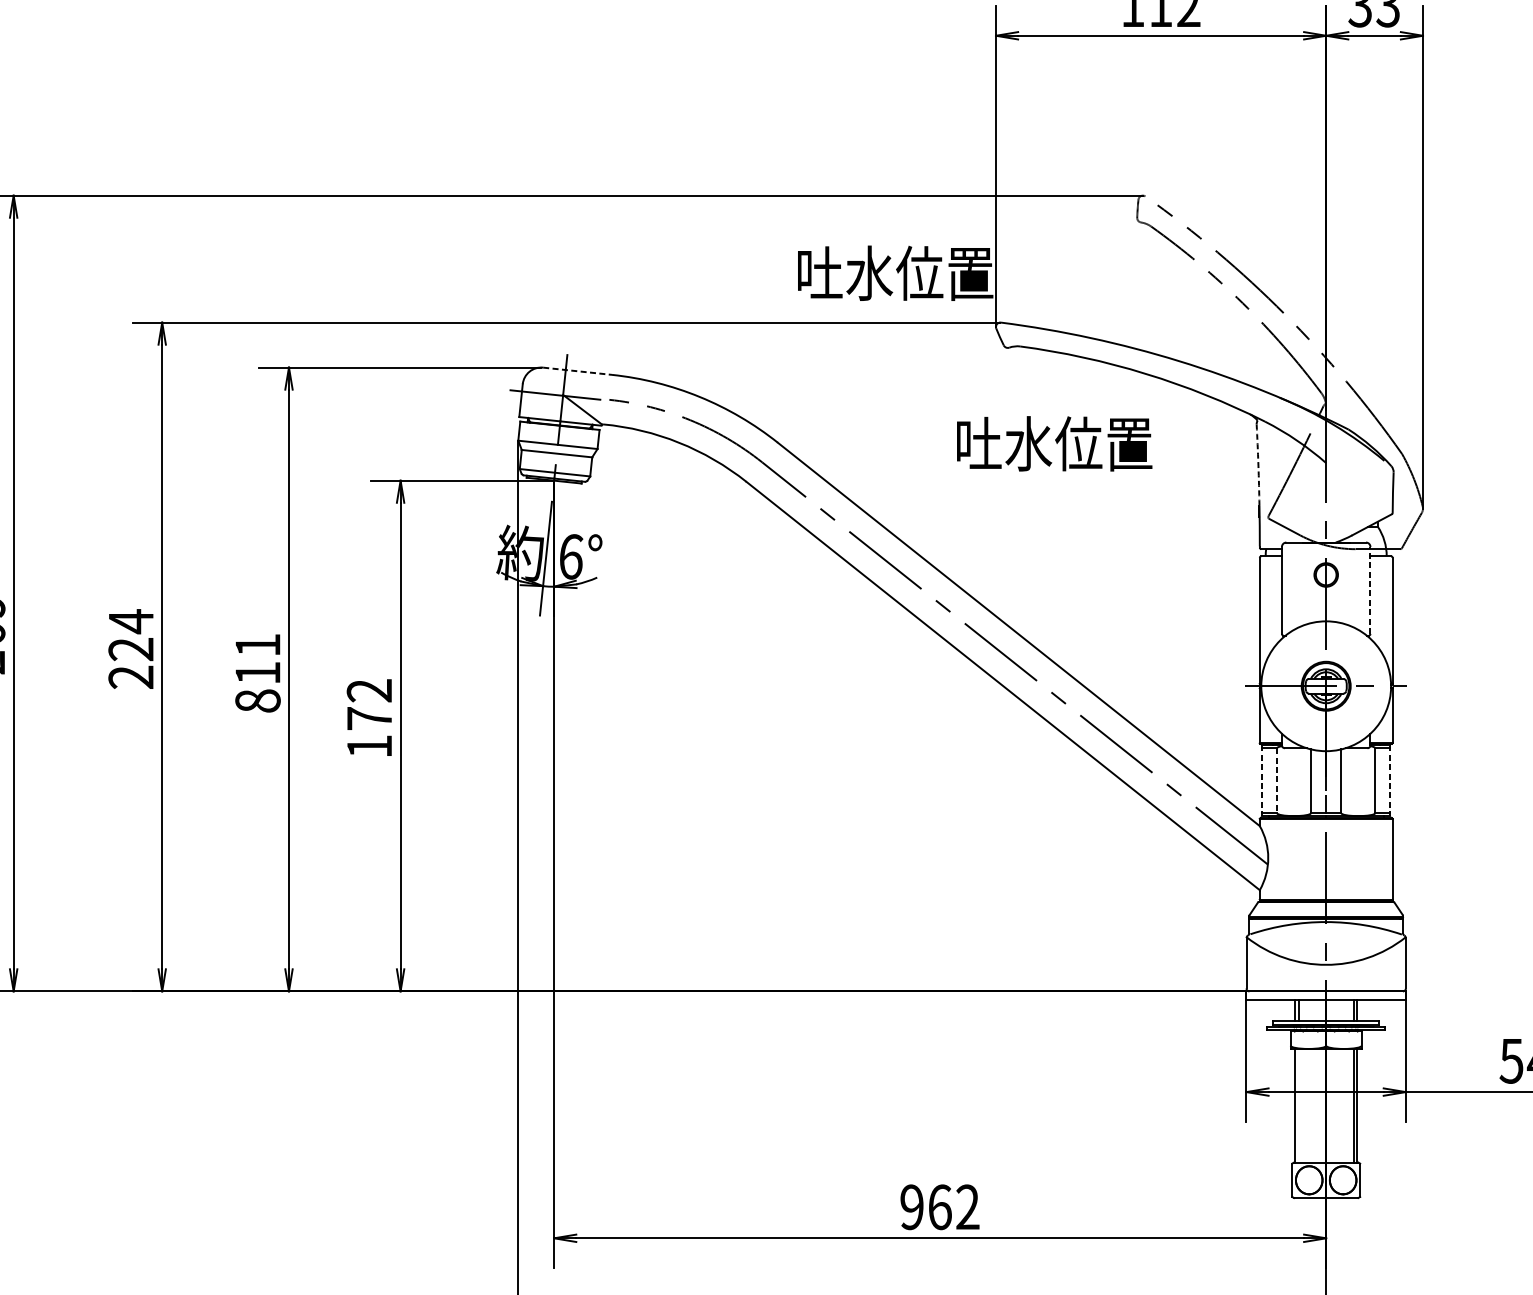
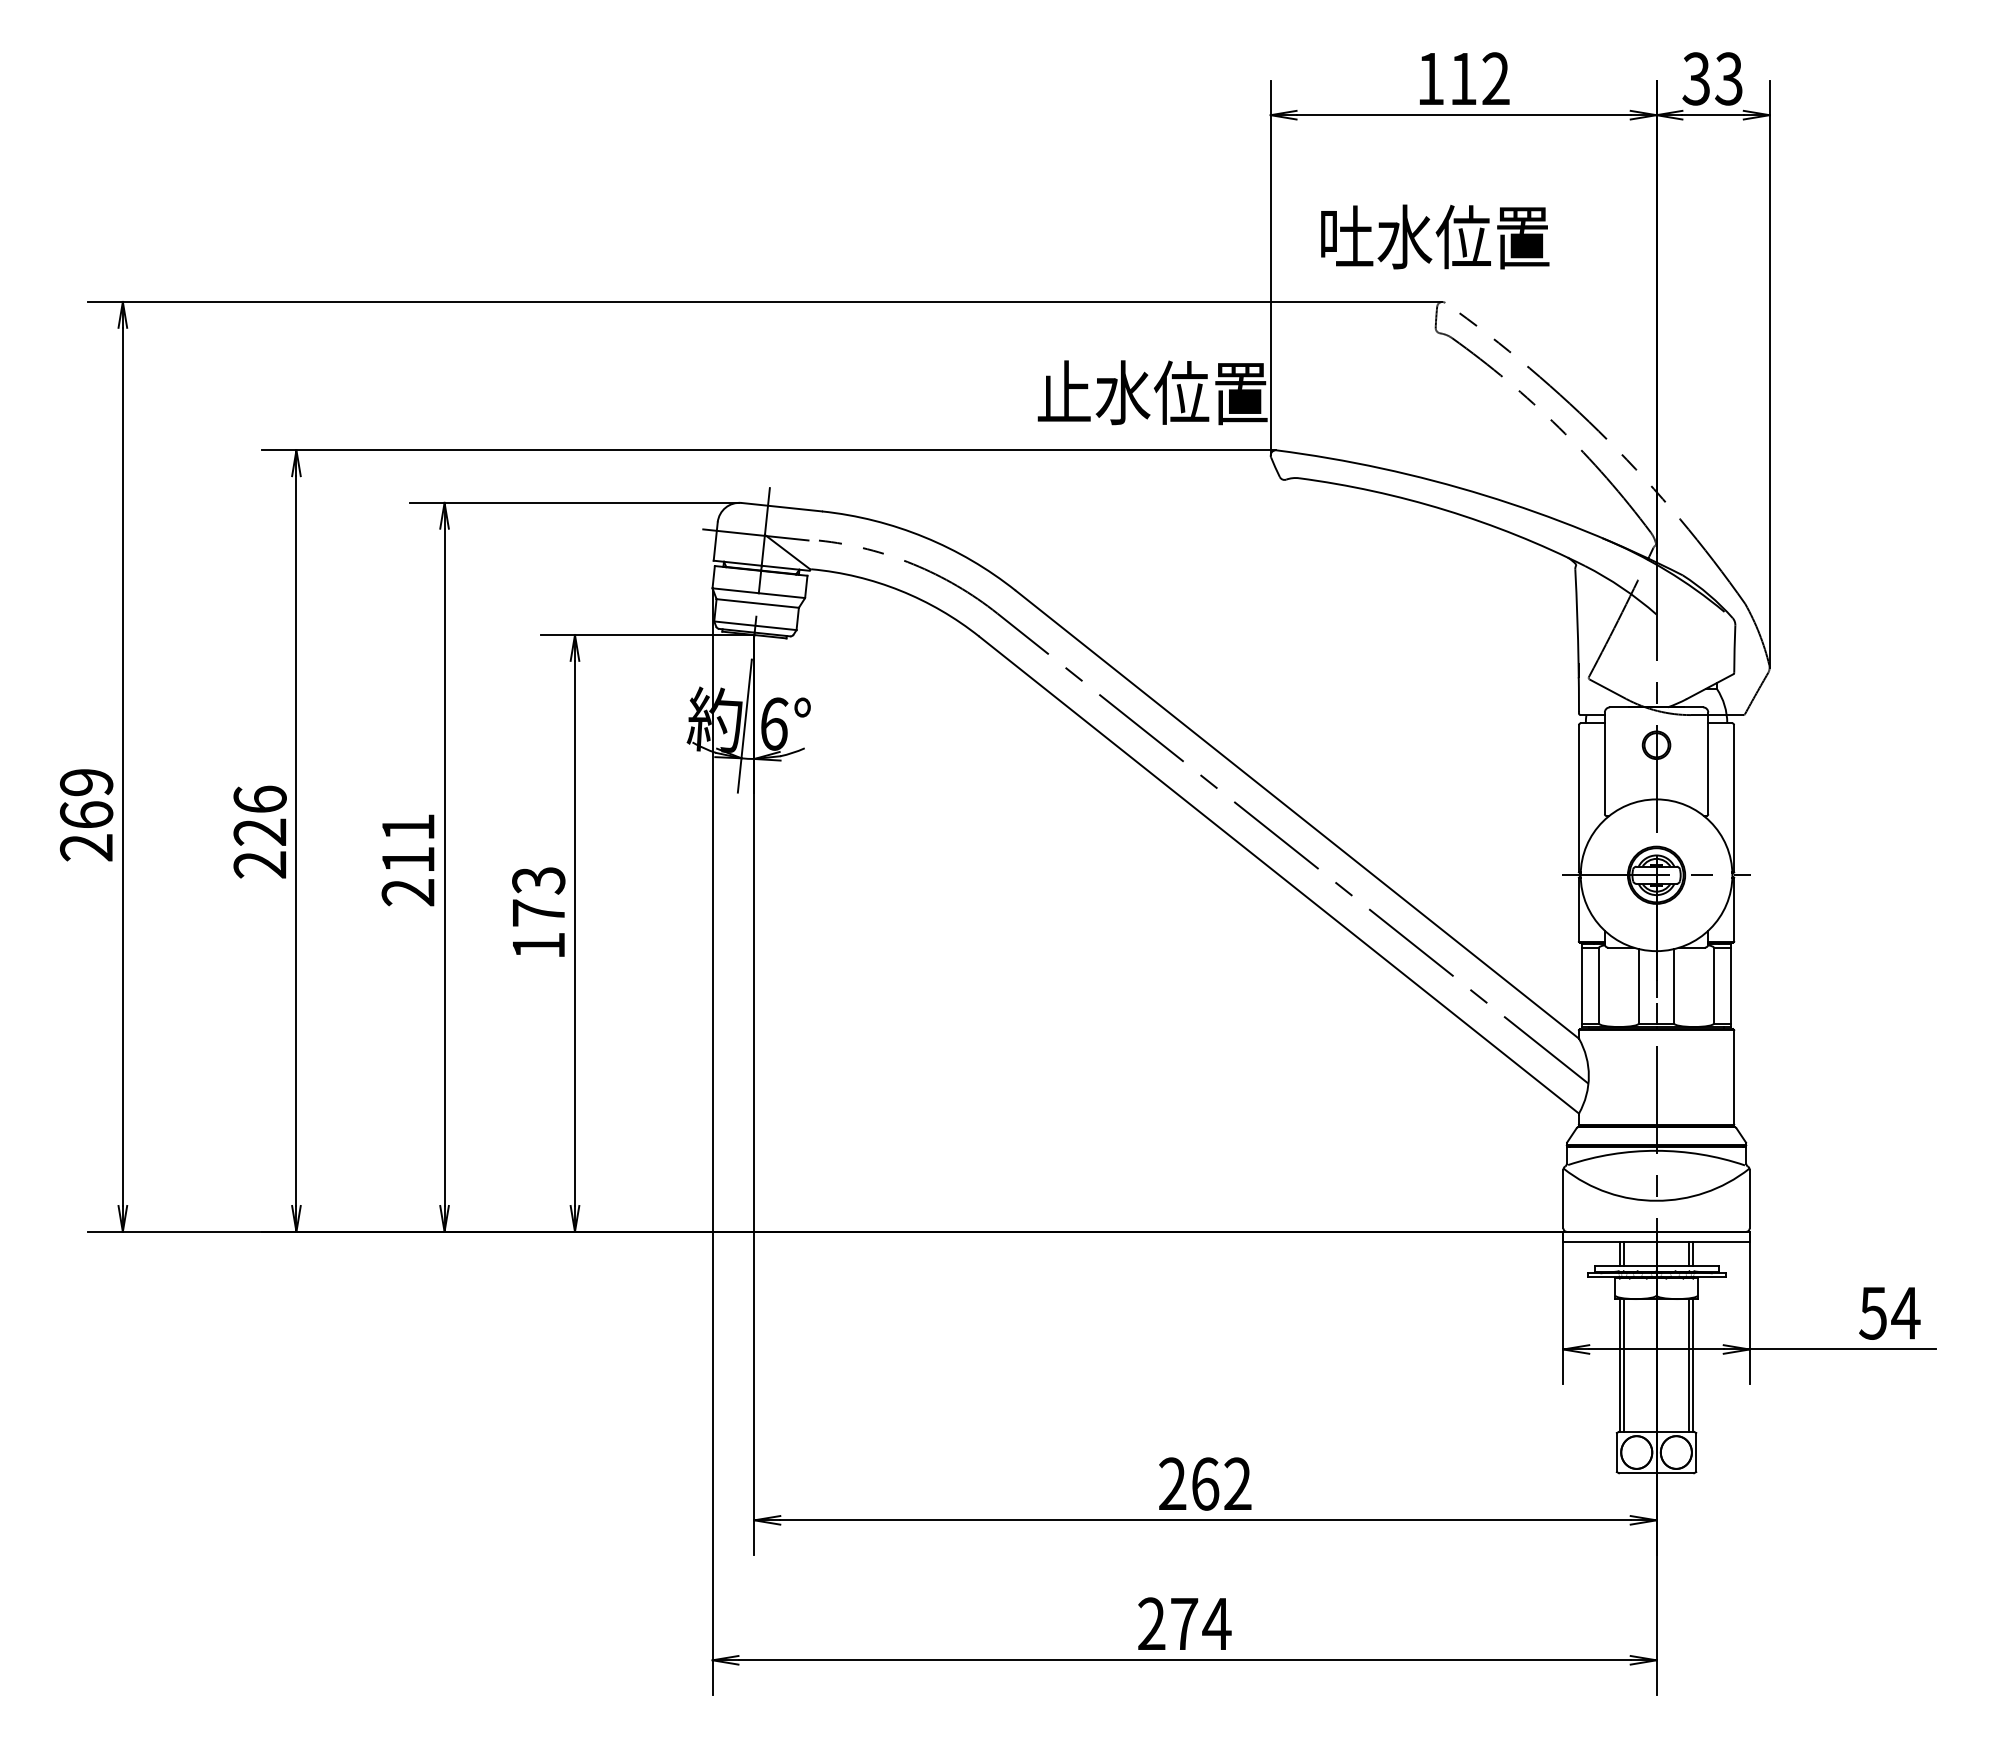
text: (819, 271) -> (1064, 390), 吐水位置 -> 止水位置
line: (578, 371) -> (782, 507), dashed -> solid
text: (1054, 443) -> (1435, 236), moved
arc: (1258, 464) -> (1577, 616), dashed -> solid
line: (1370, 590) -> (1708, 763), dashed -> solid
text: (130, 621) -> (259, 799), 224 -> 226
text: (369, 690) -> (538, 880), 172 -> 173
text: (258, 701) -> (408, 892), 811 -> 211
line: (1277, 780) -> (1599, 985), dashed -> solid
line: (1261, 781) -> (1581, 986), dashed -> solid
line: (1390, 781) -> (1731, 986), dashed -> solid
line: (1298, 1105) -> (1624, 1365), added
text: (911, 1206) -> (1172, 1483), 962 -> 262

